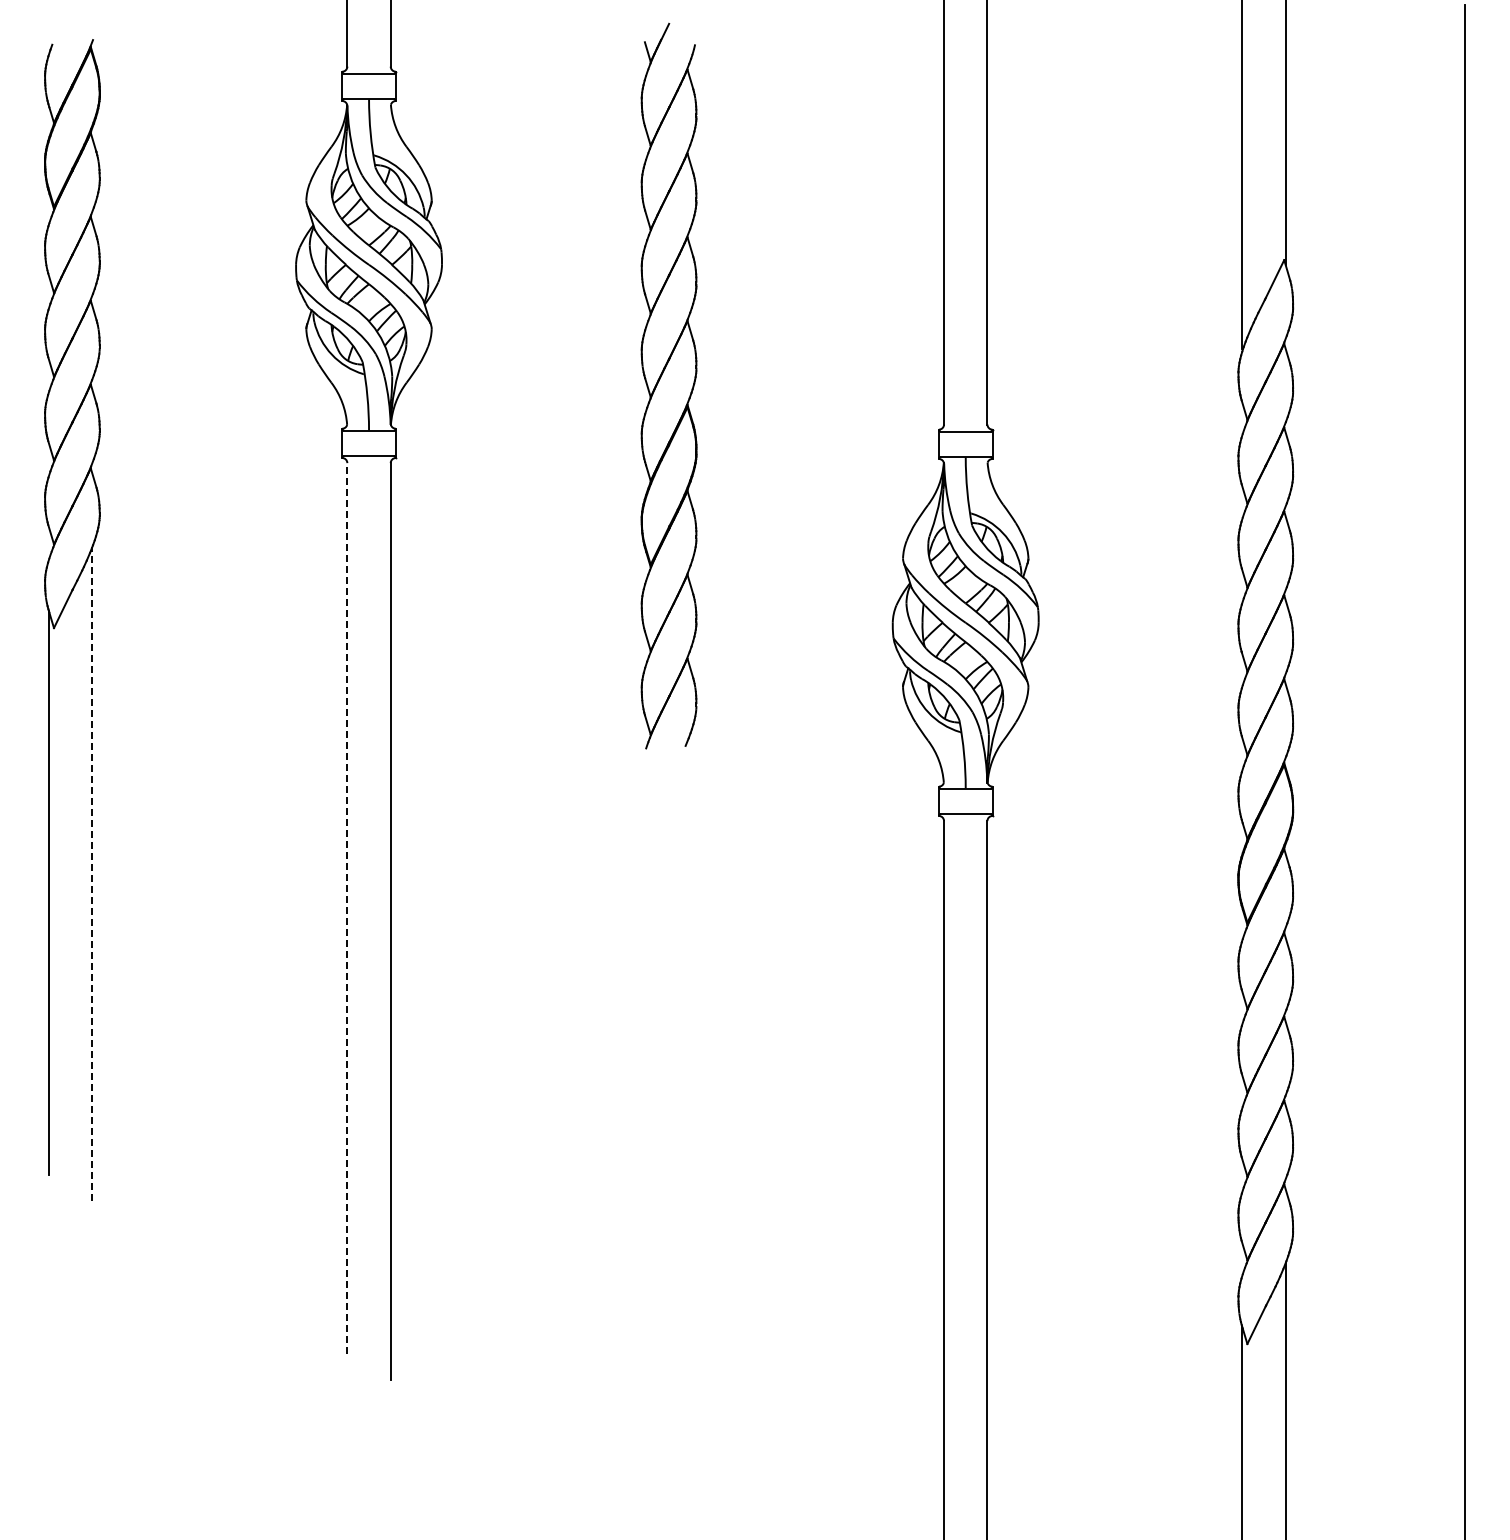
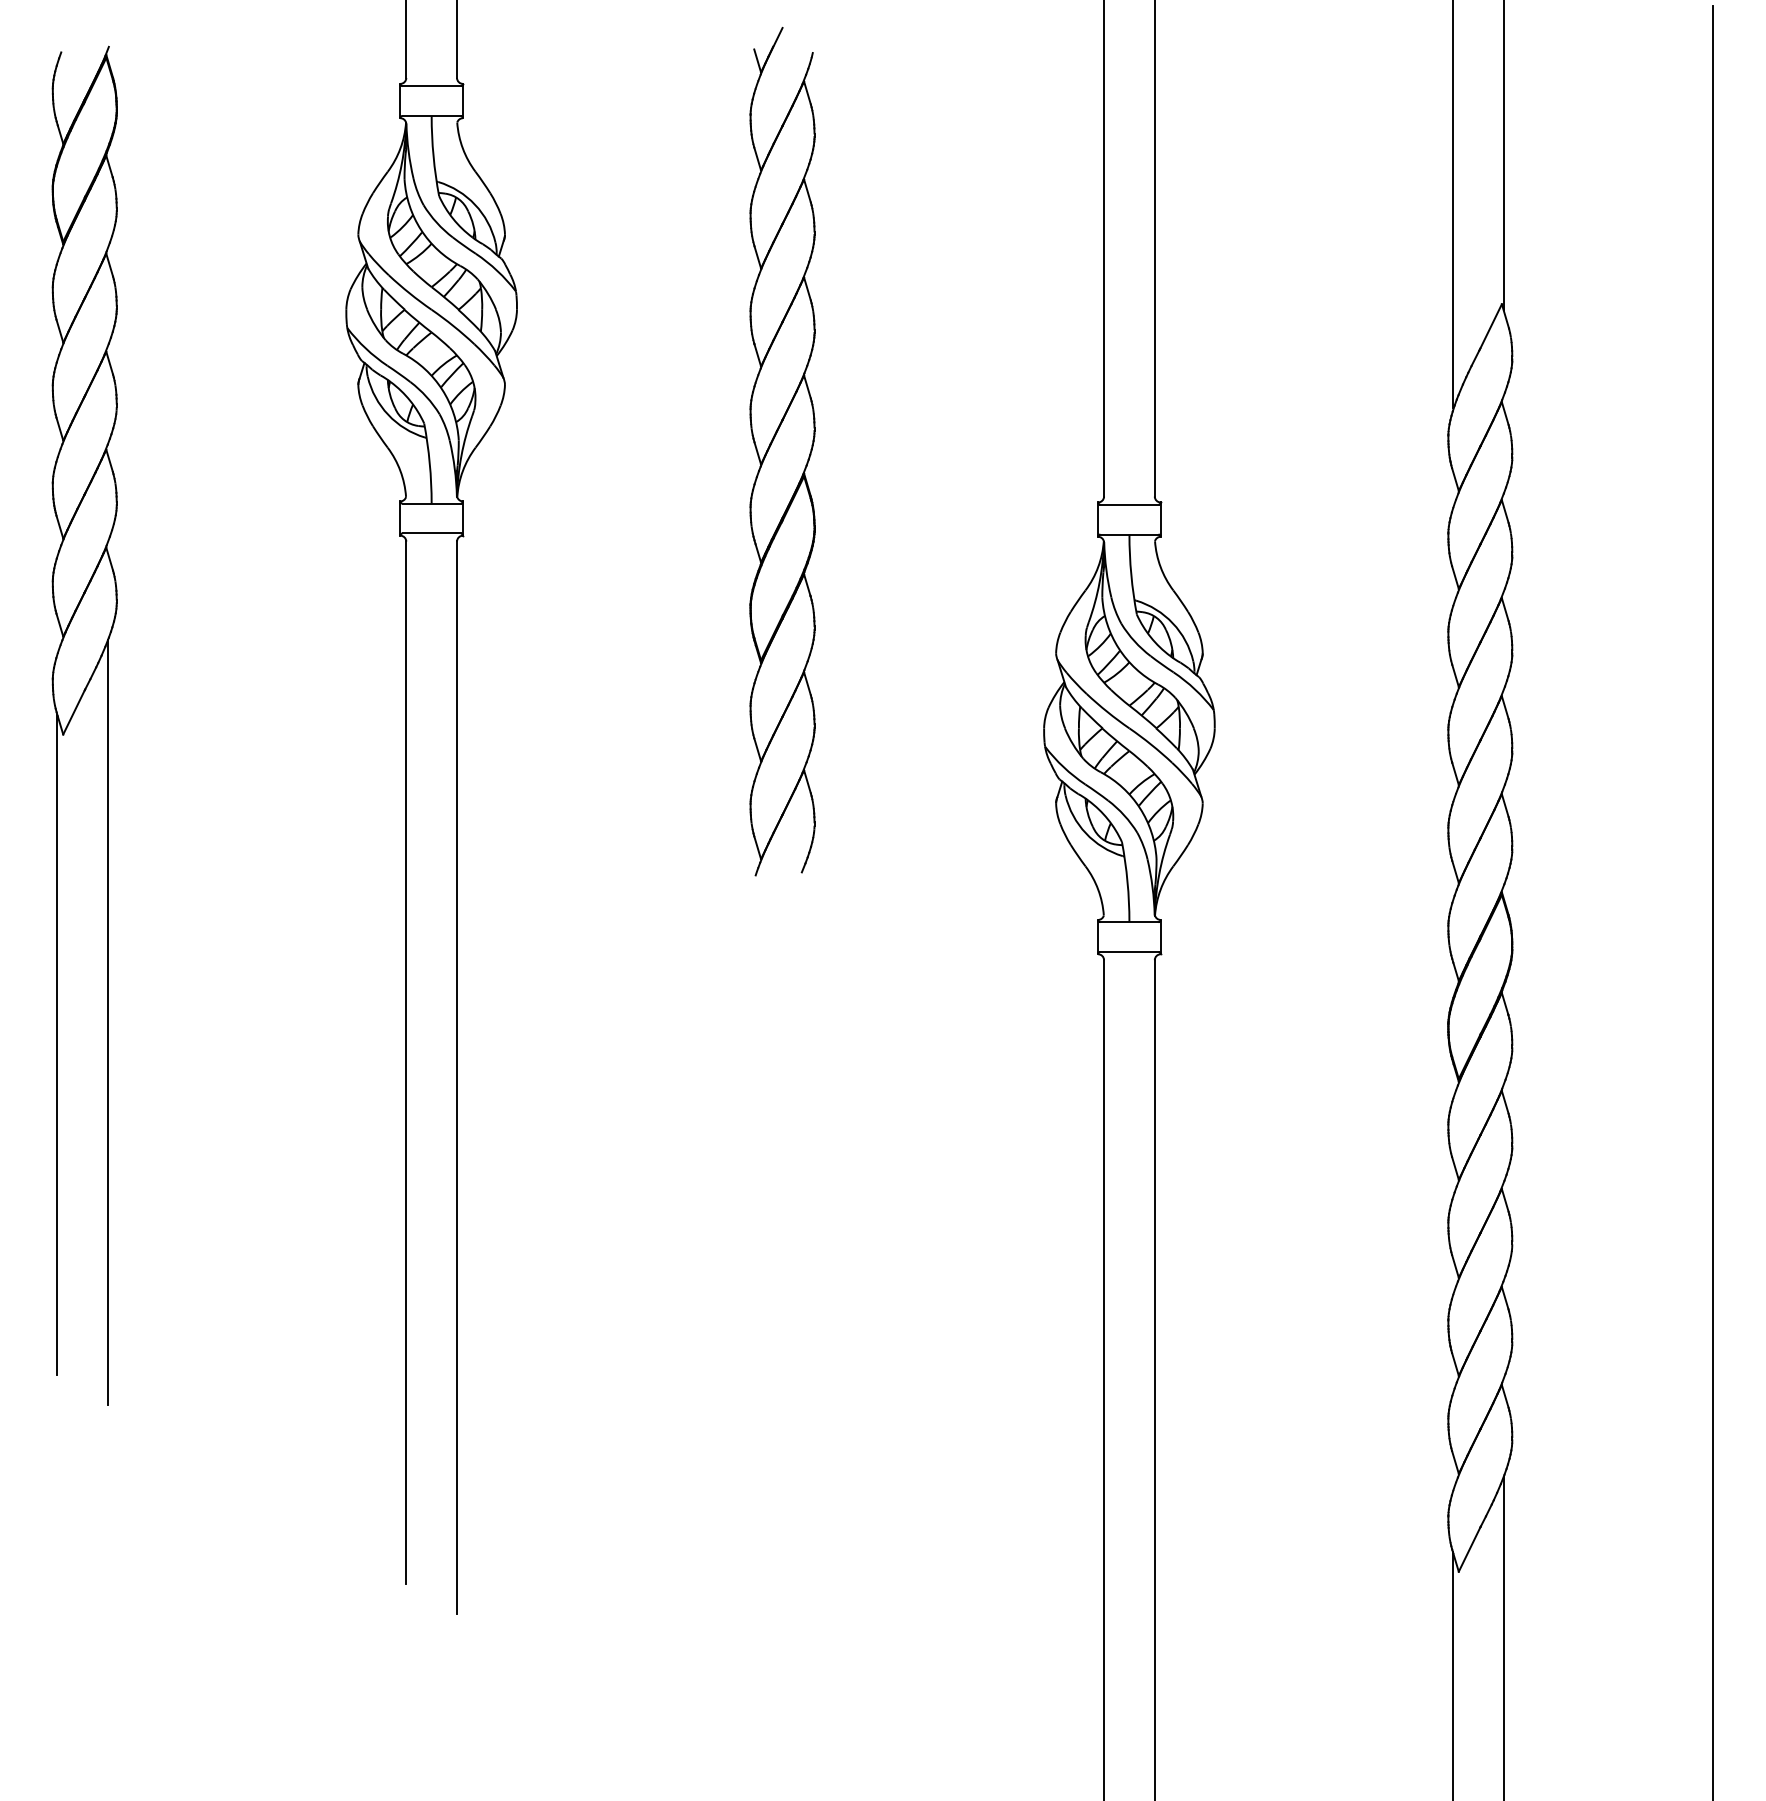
line: (92, 873) -> (108, 1021), dashed -> solid
line: (347, 908) -> (406, 1062), dashed -> solid

